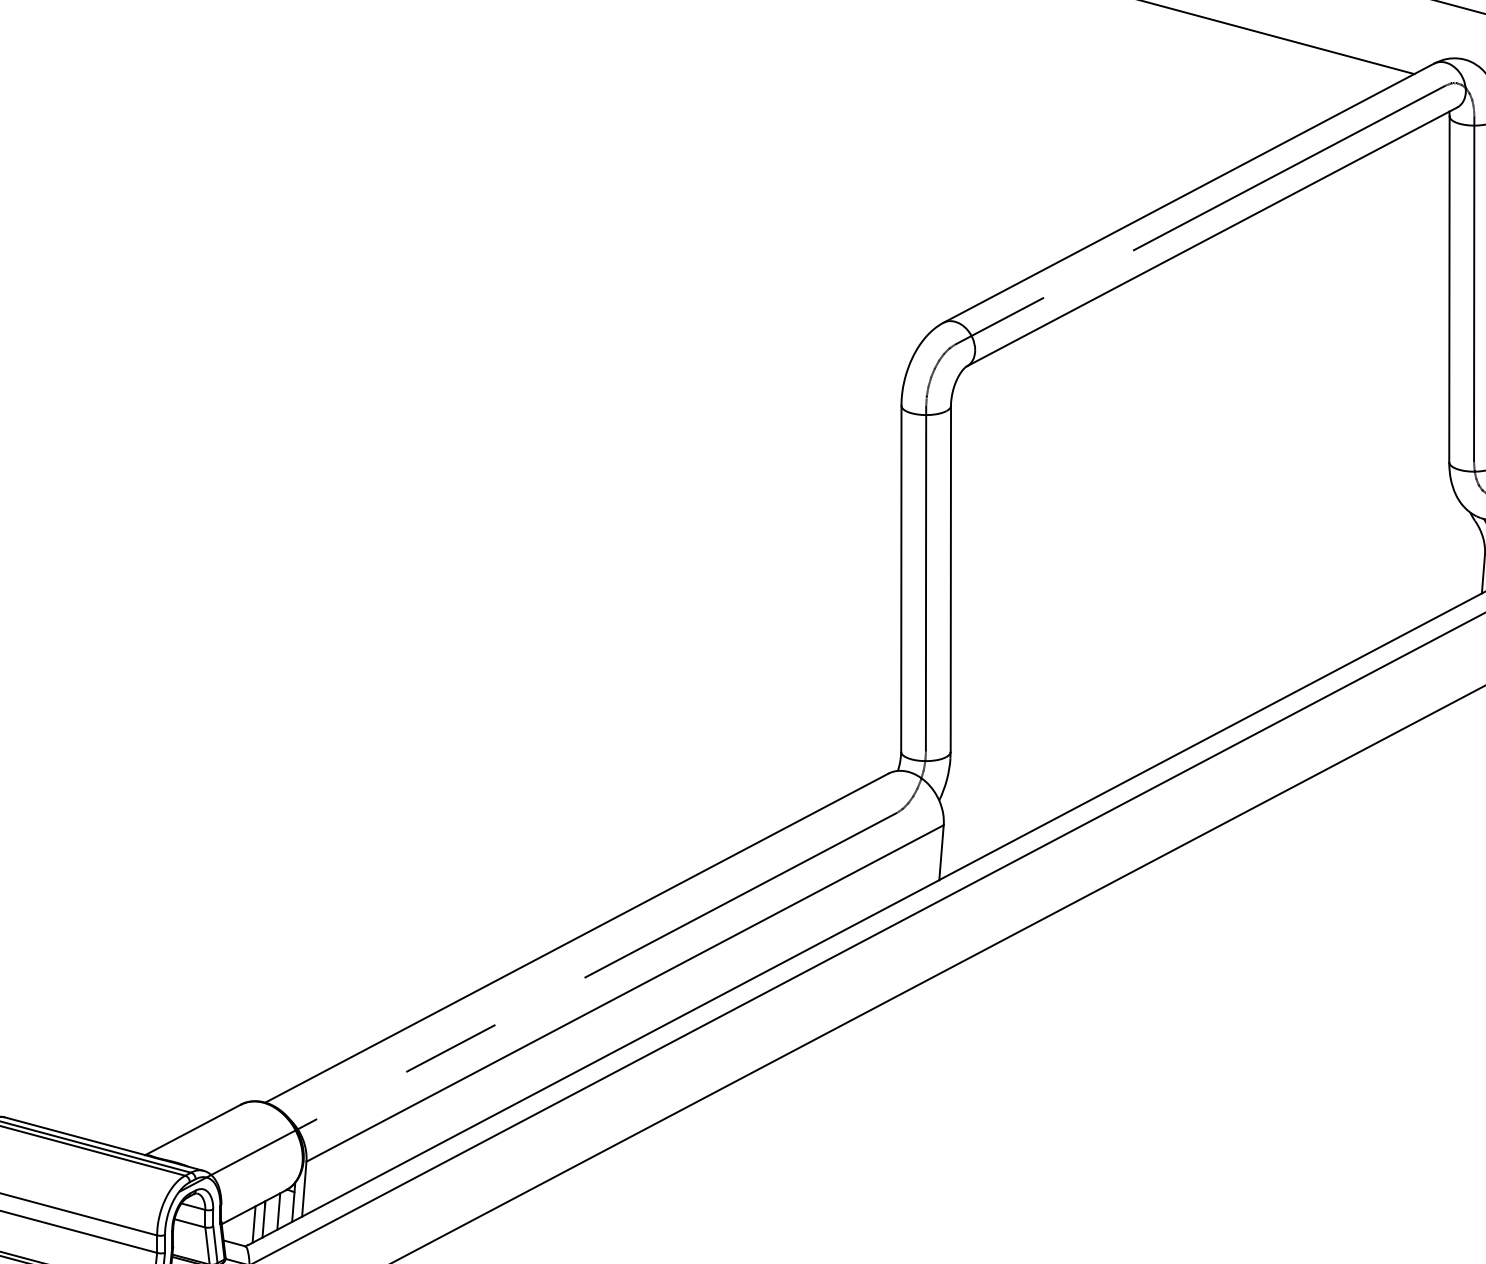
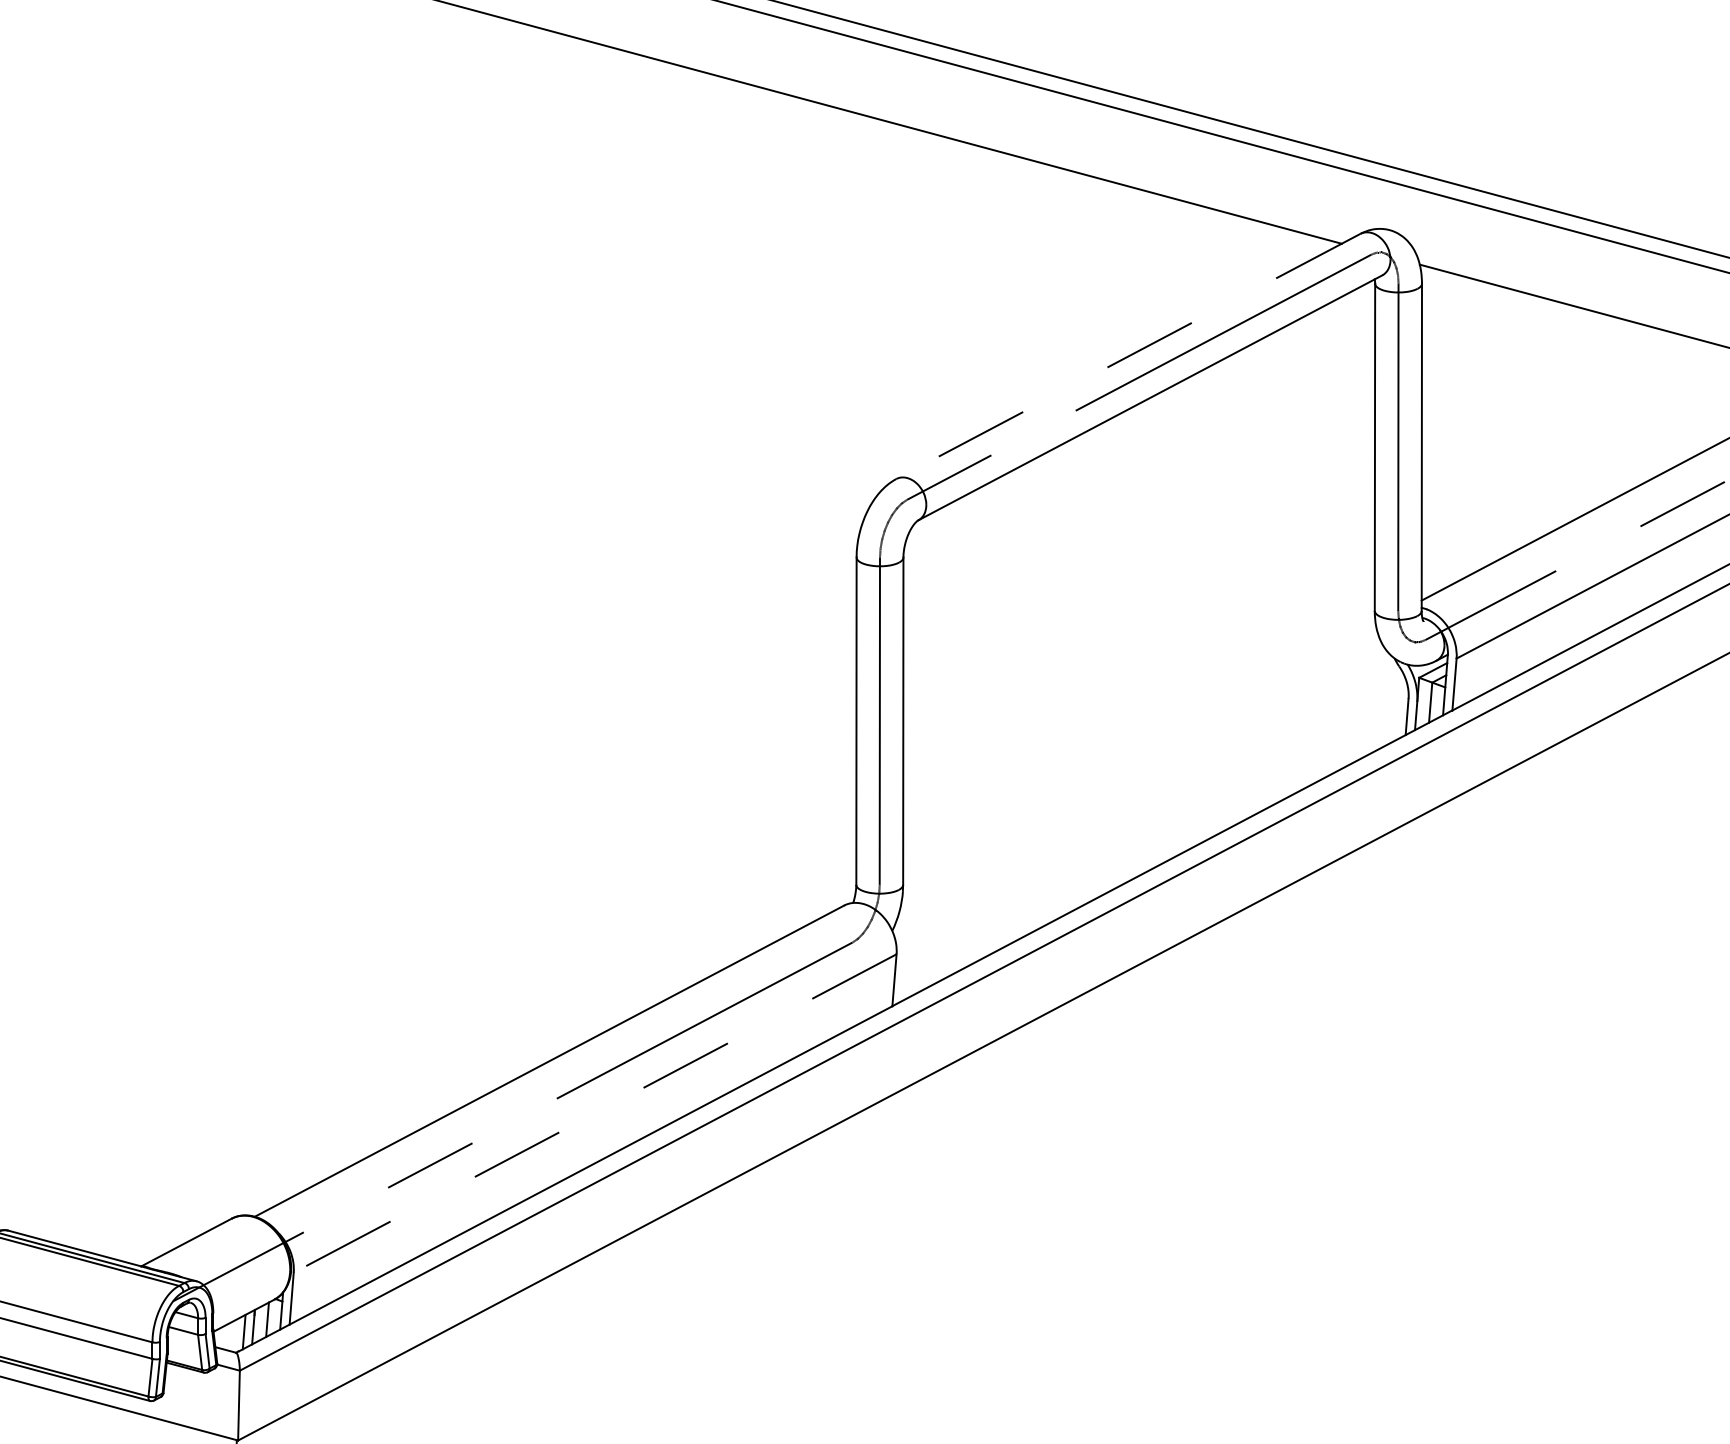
line: (1187, 193) -> (1127, 356), solid -> dashed
line: (625, 993) -> (595, 1113), solid -> dashed

